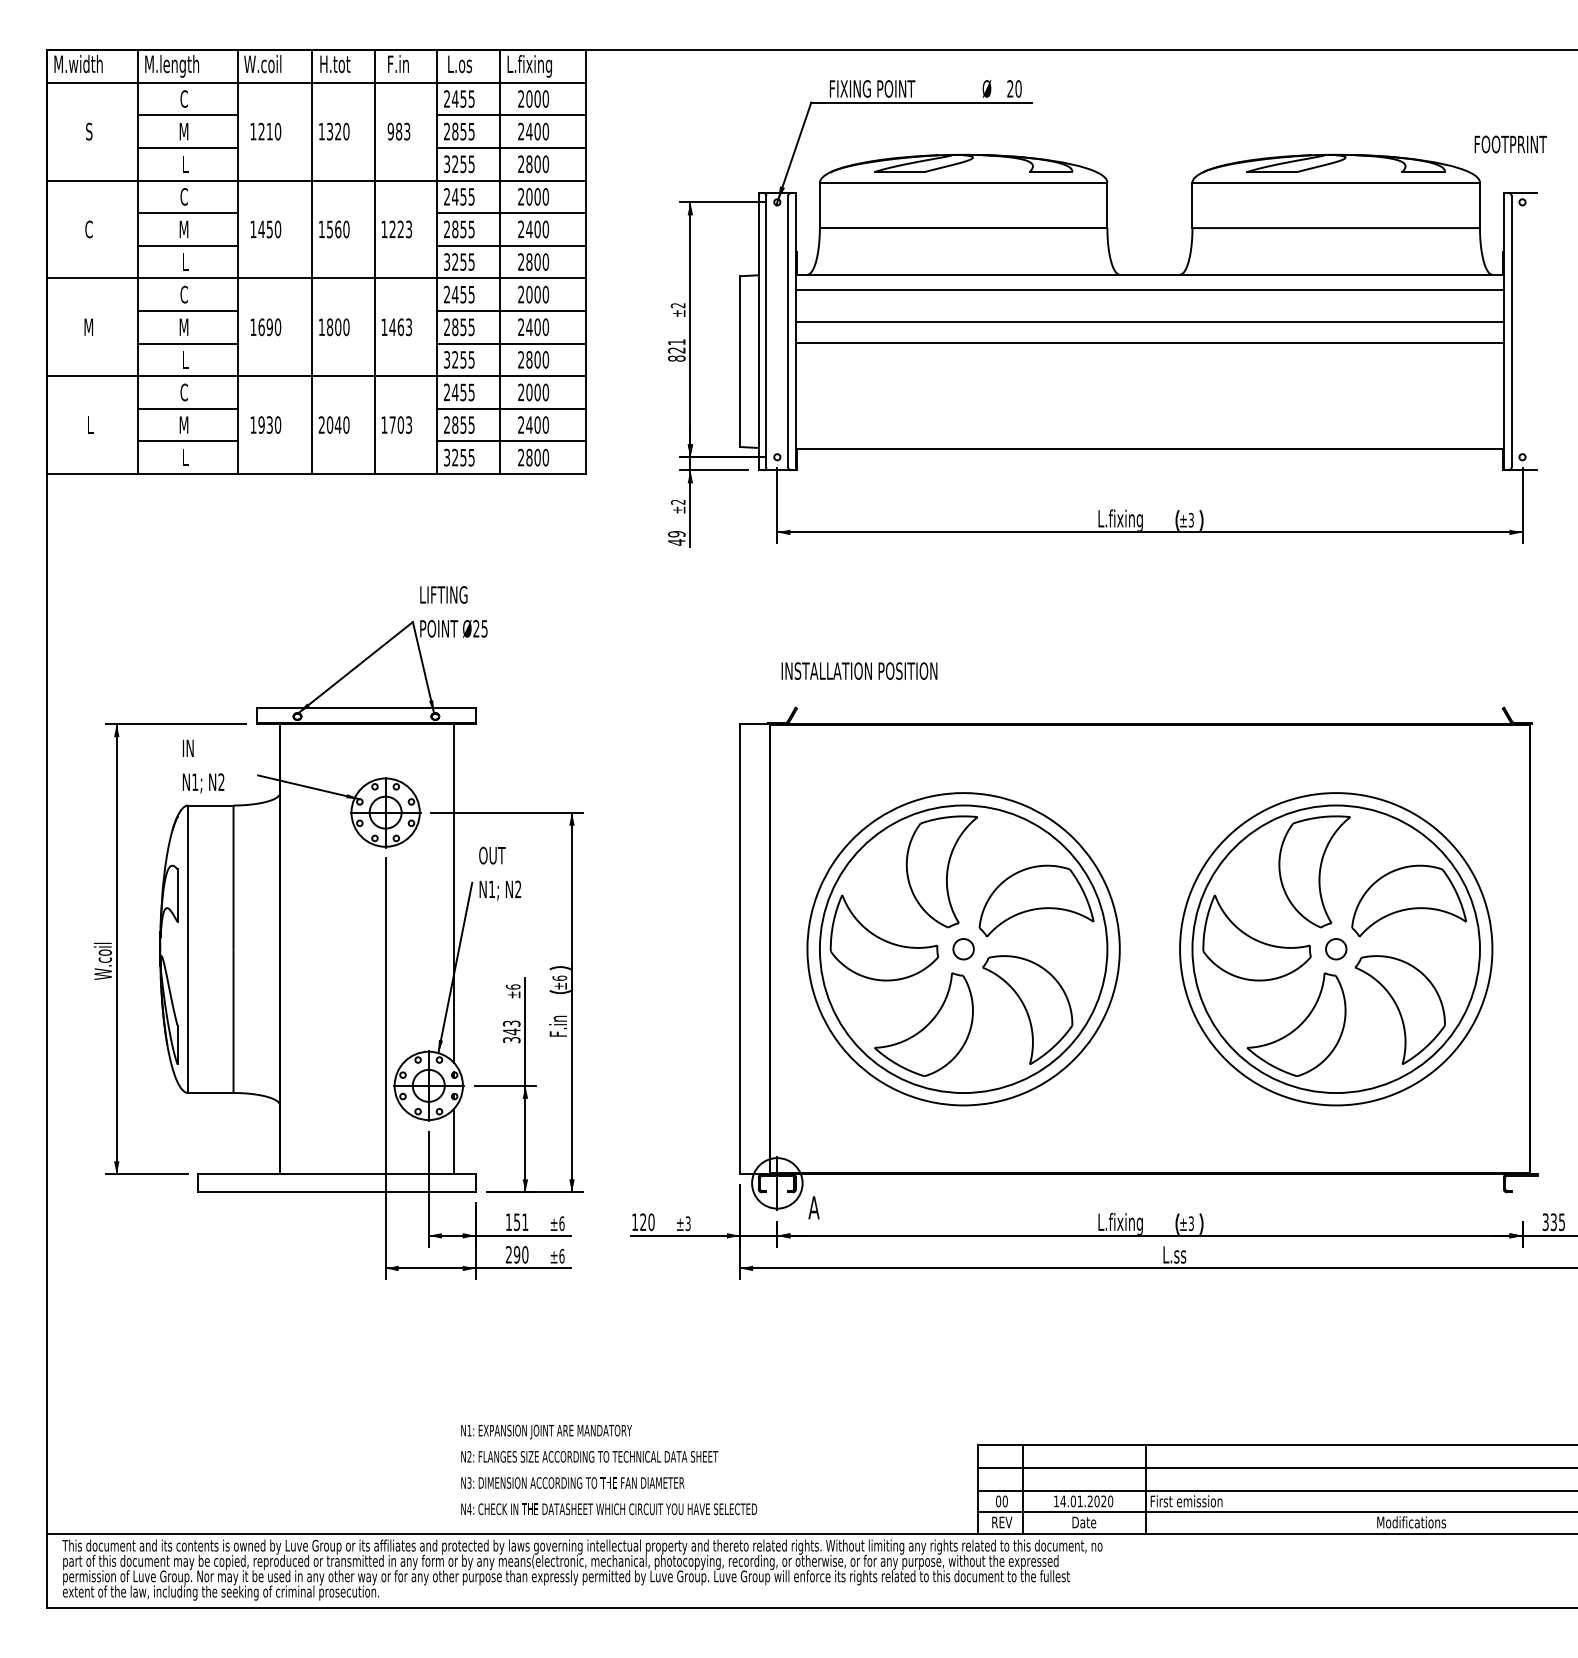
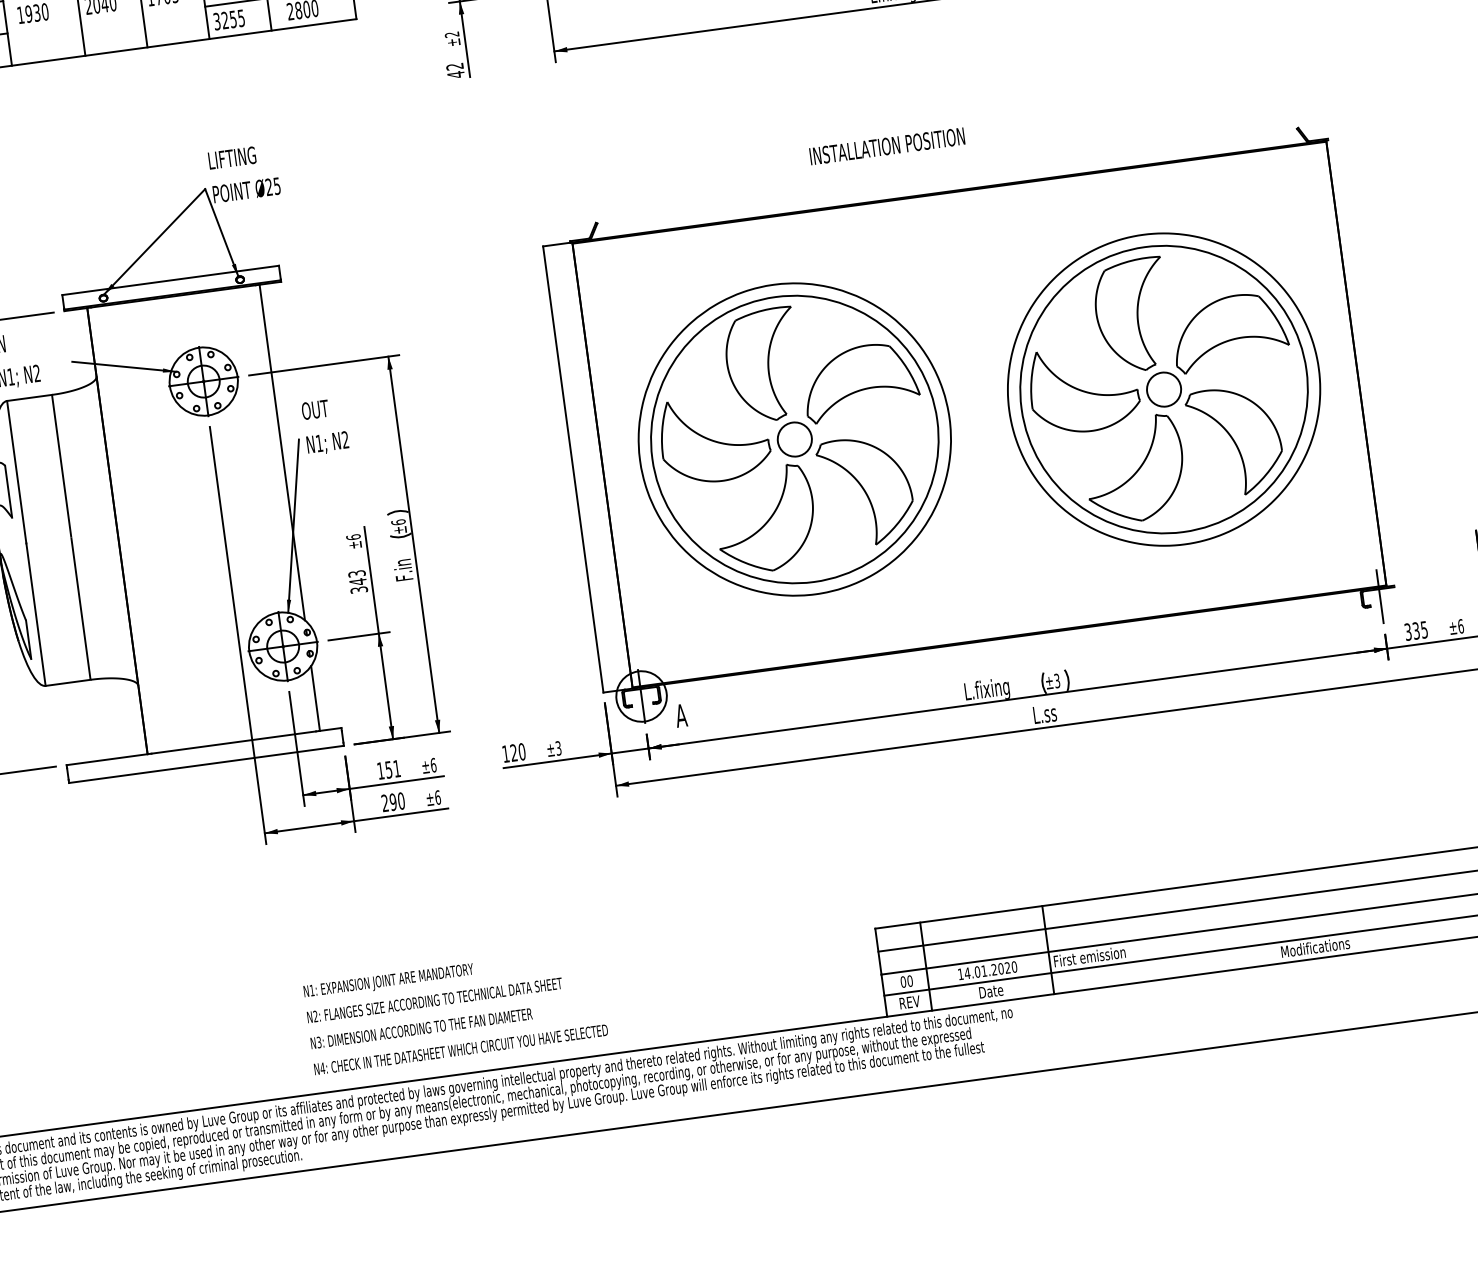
text: (676, 534) -> (454, 66), 49 -> 42
text: (859, 670) -> (887, 145), moved
circle: (963, 949) -> (794, 439), size x1.67
circle: (1336, 949) -> (1164, 389), size x1.67
line: (1522, 1183) -> (1380, 596), added
text: (609, 1469) -> (456, 1010), moved

